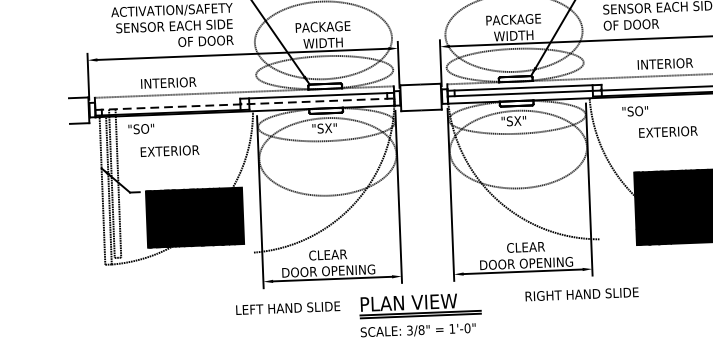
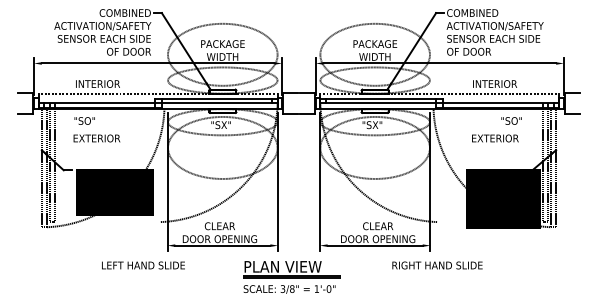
line: (245, 104) -> (158, 103), dashed -> solid
text: (635, 110) -> (511, 120), moved
text: (140, 128) -> (84, 120), moved
text: (582, 294) -> (437, 265), moved
text: (288, 308) -> (143, 265), moved

